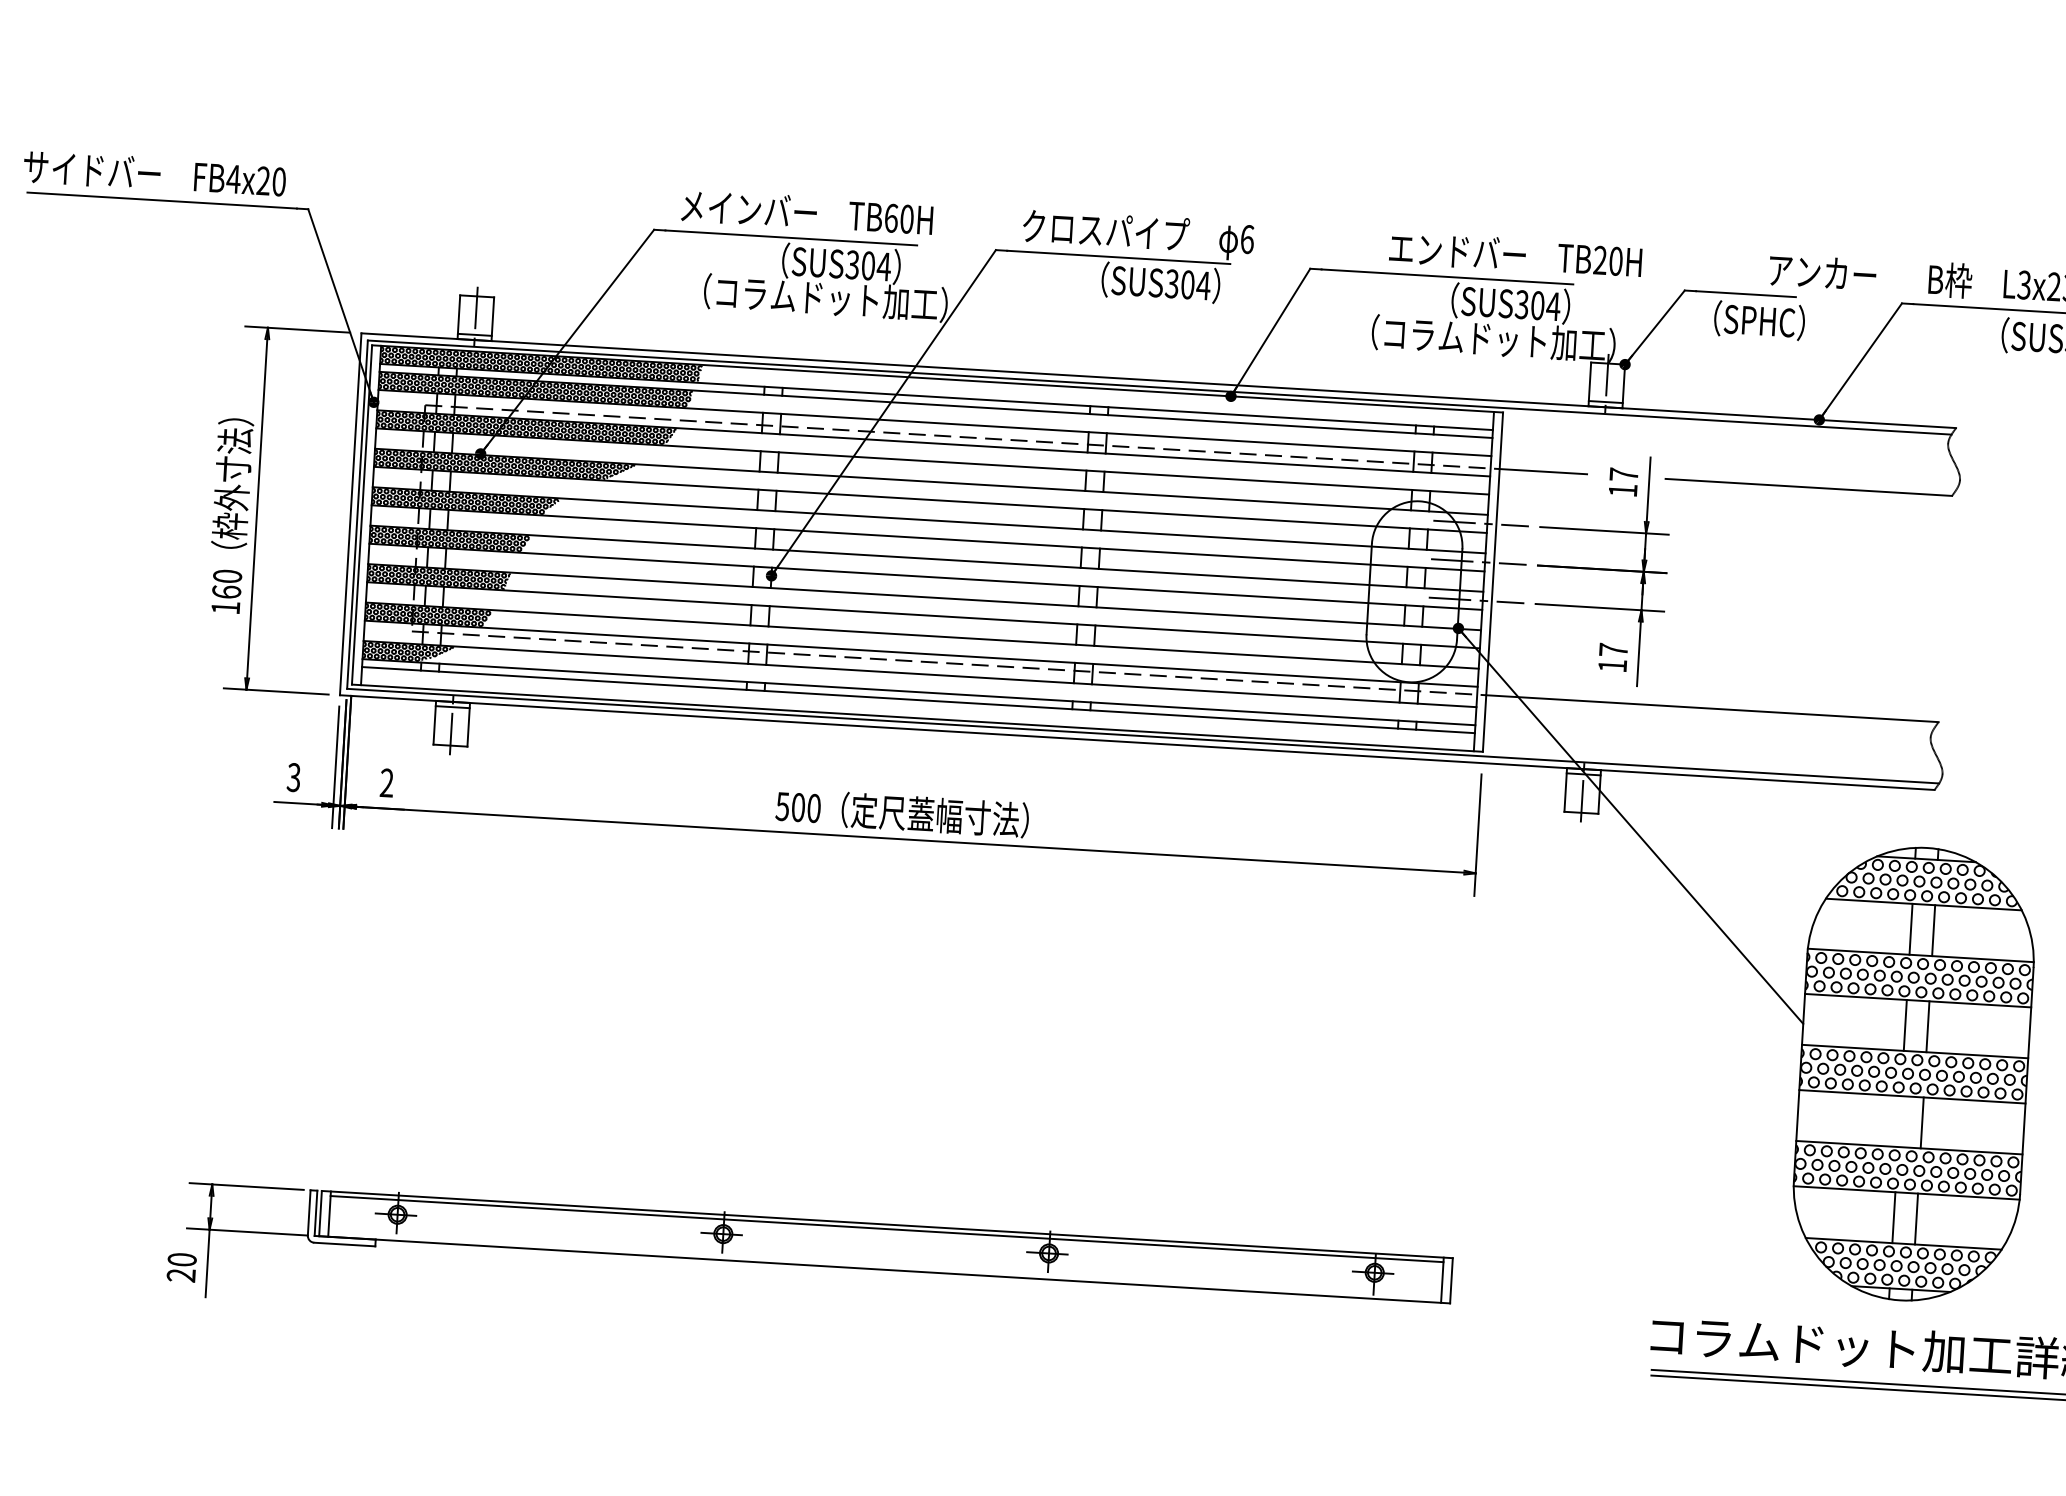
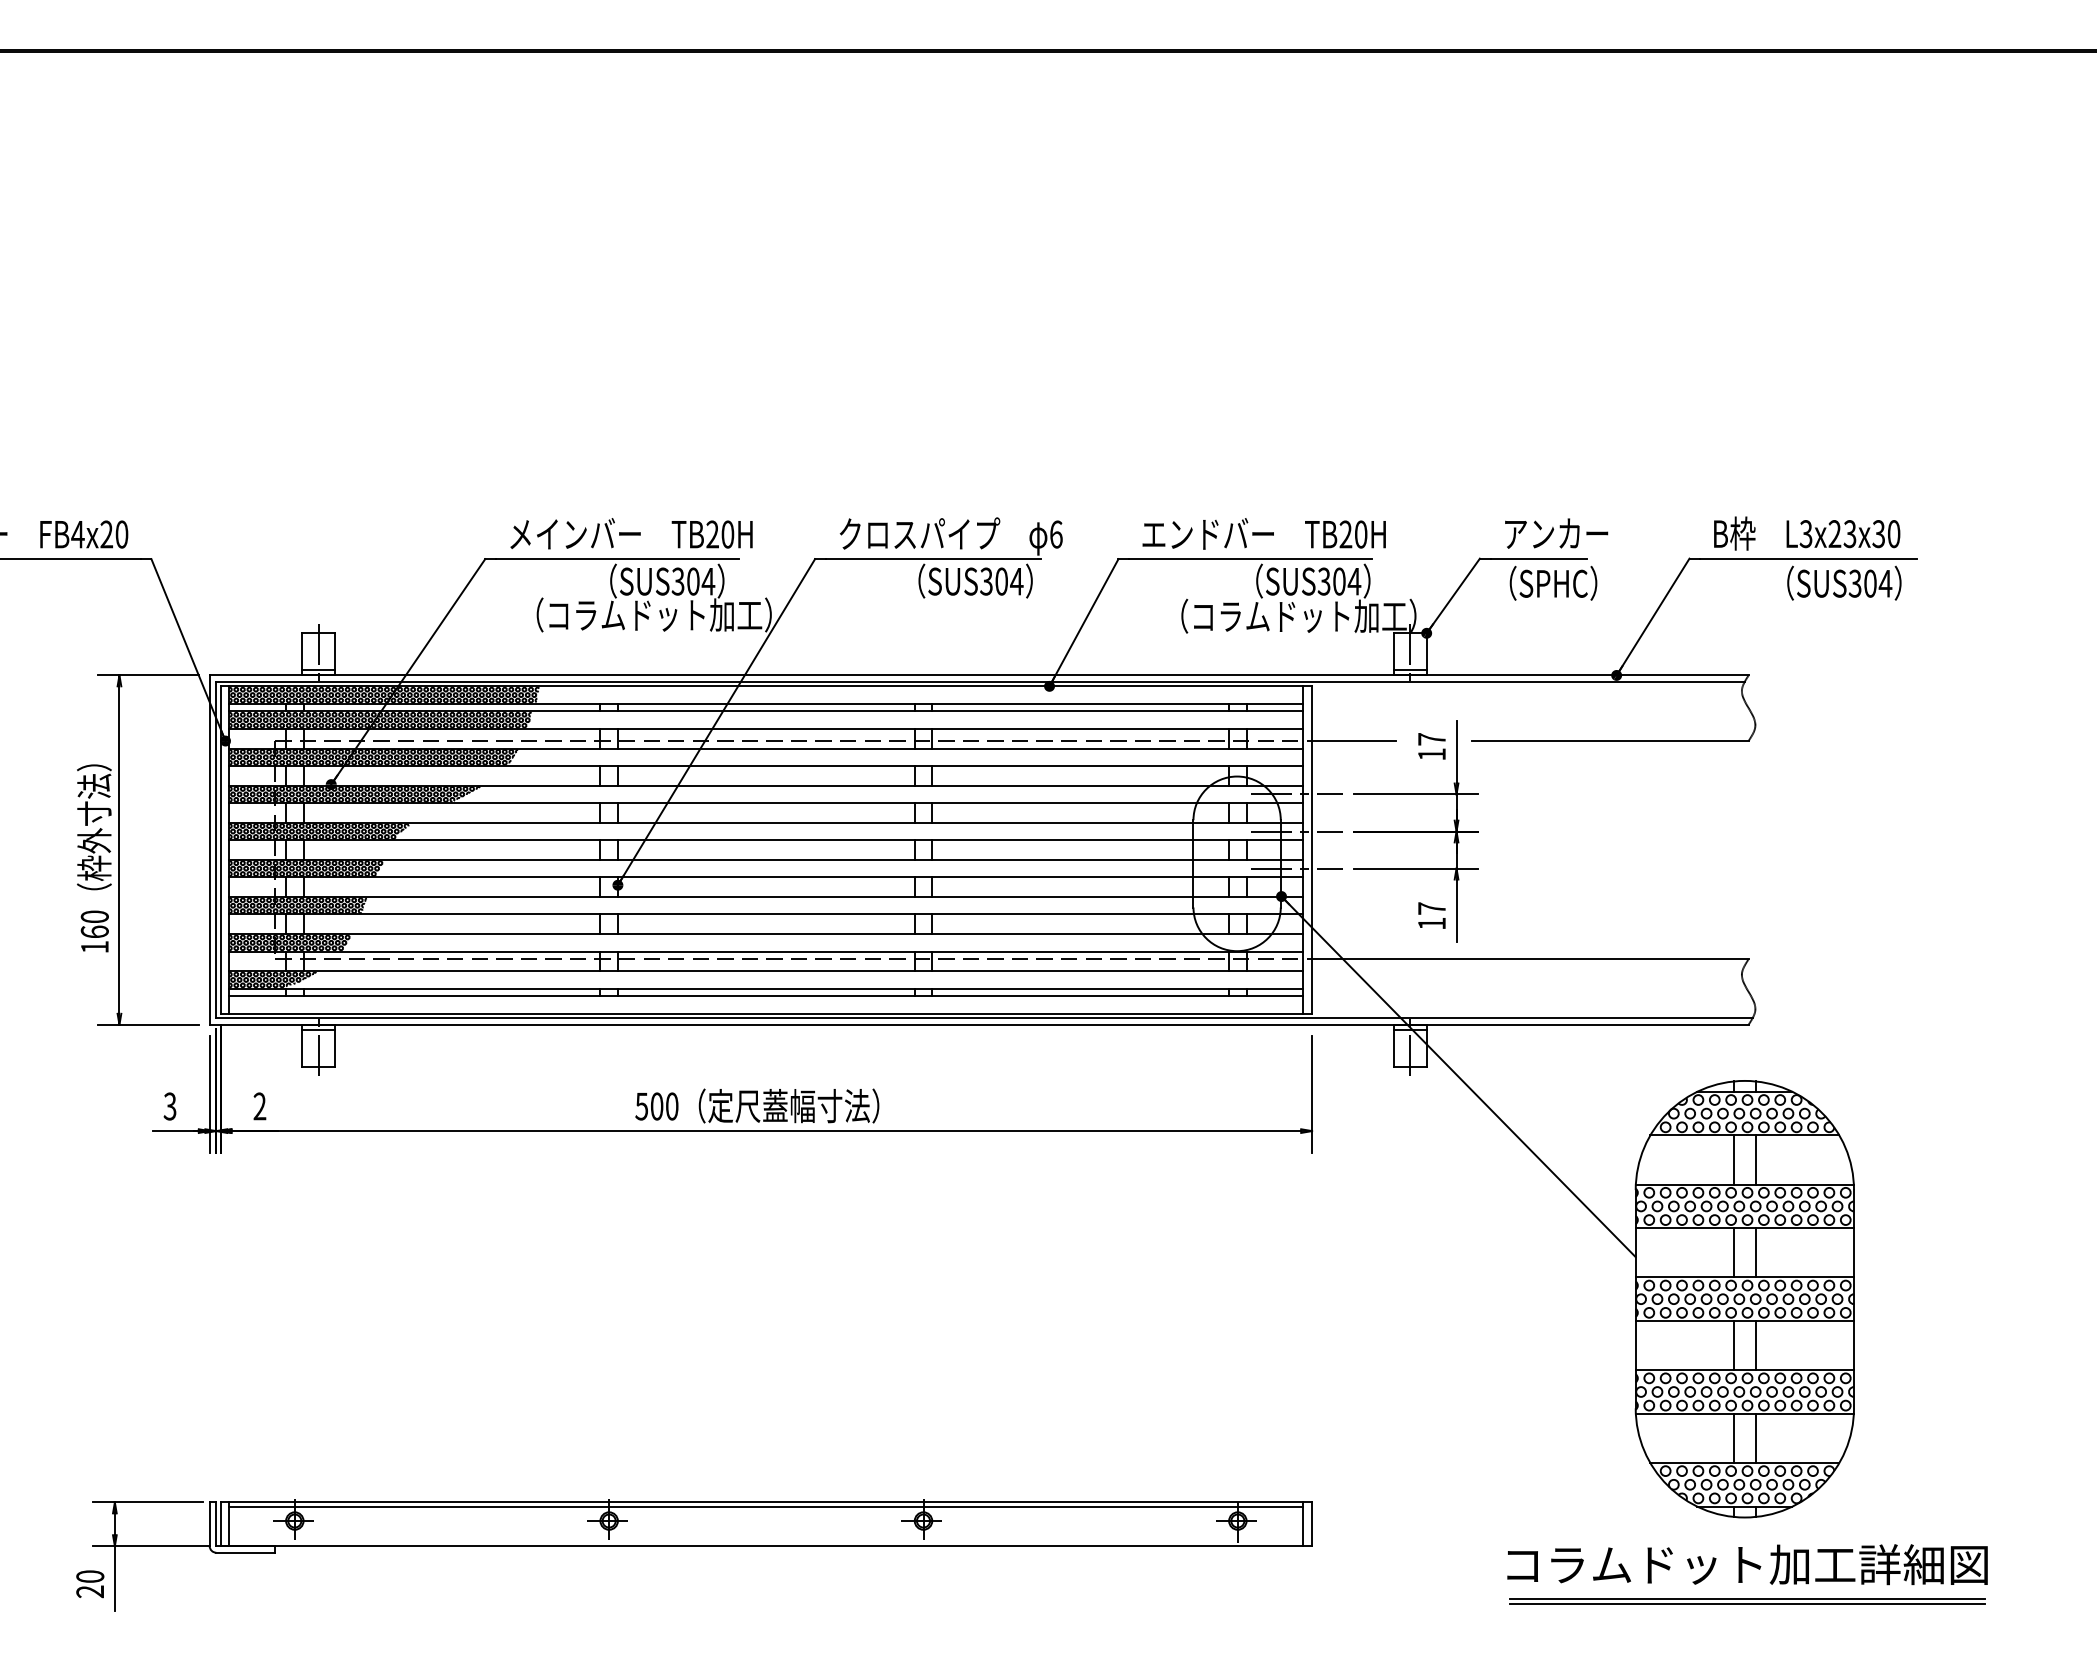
text: (891, 218) -> (712, 534), TB60H -> TB20H
text: (1514, 254) -> (1263, 533), moved
text: (1822, 272) -> (1556, 533), moved
line: (1899, 1121) -> (1733, 1345), added

